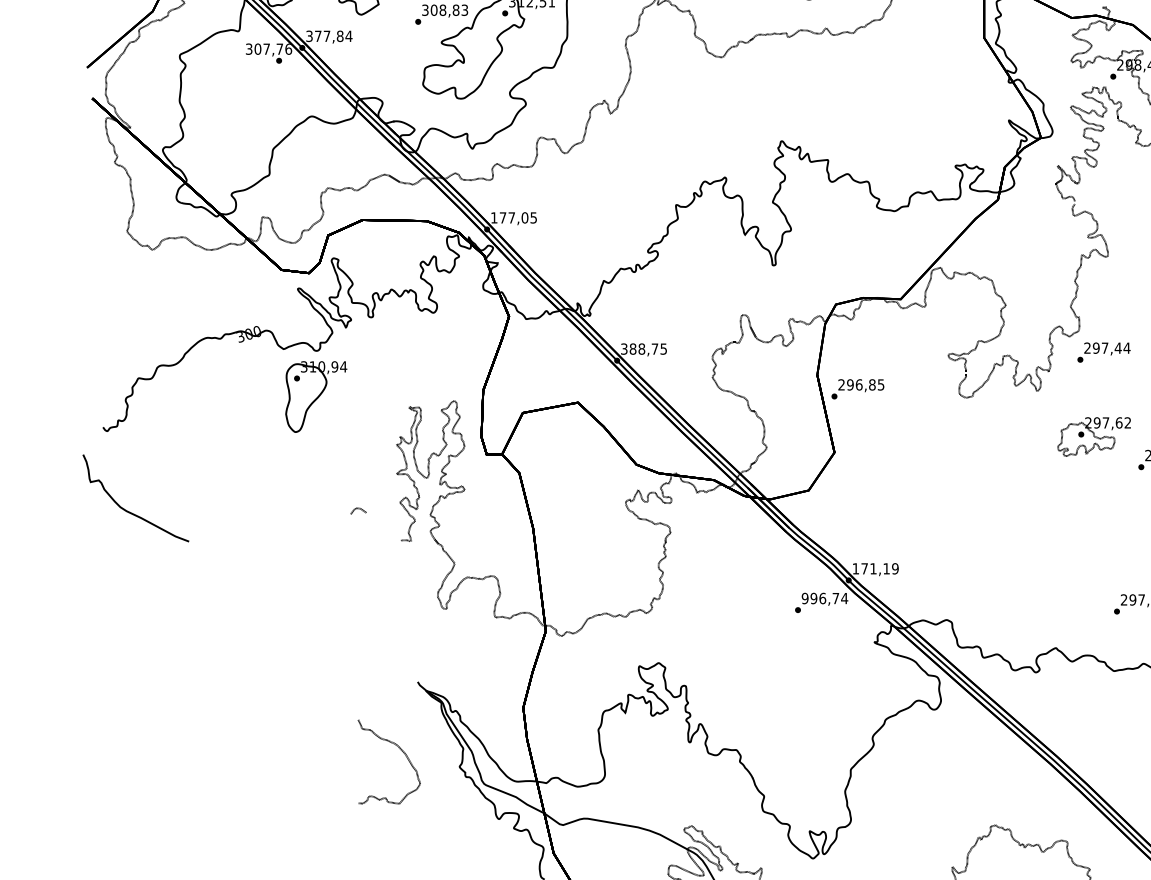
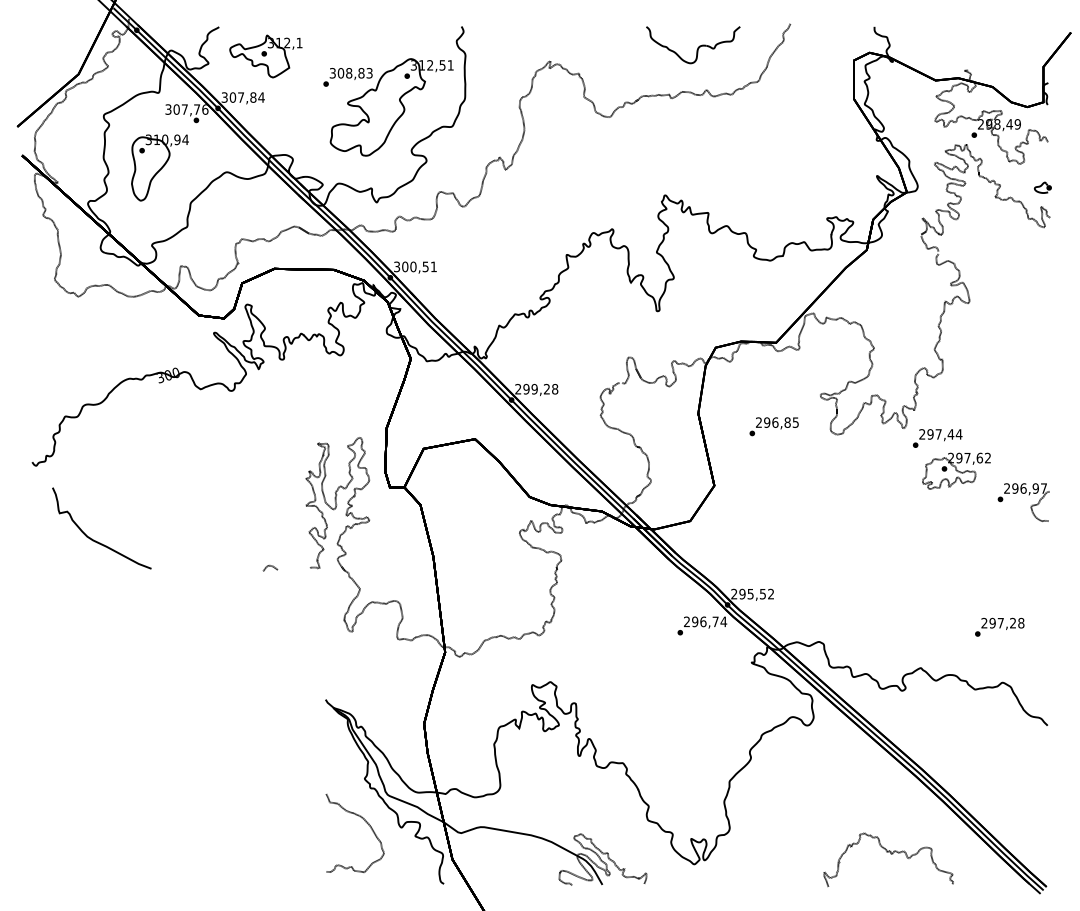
text: (317, 36) -> (232, 97), 377,84 -> 307,84
text: (514, 217) -> (415, 266), 177,05 -> 300,51
text: (643, 348) -> (536, 388), 388,75 -> 299,28
text: (1103, 352) -> (937, 438), moved
text: (857, 389) -> (773, 426), moved
part: (315, 396) -> (159, 167), moved
line: (358, 509) -> (270, 566), moved
curve: (132, 512) -> (98, 541), moved
text: (875, 568) -> (752, 593), 171,19 -> 295,52
text: (804, 598) -> (686, 621), 996,74 -> 296,74
curve: (400, 750) -> (365, 822), moved

